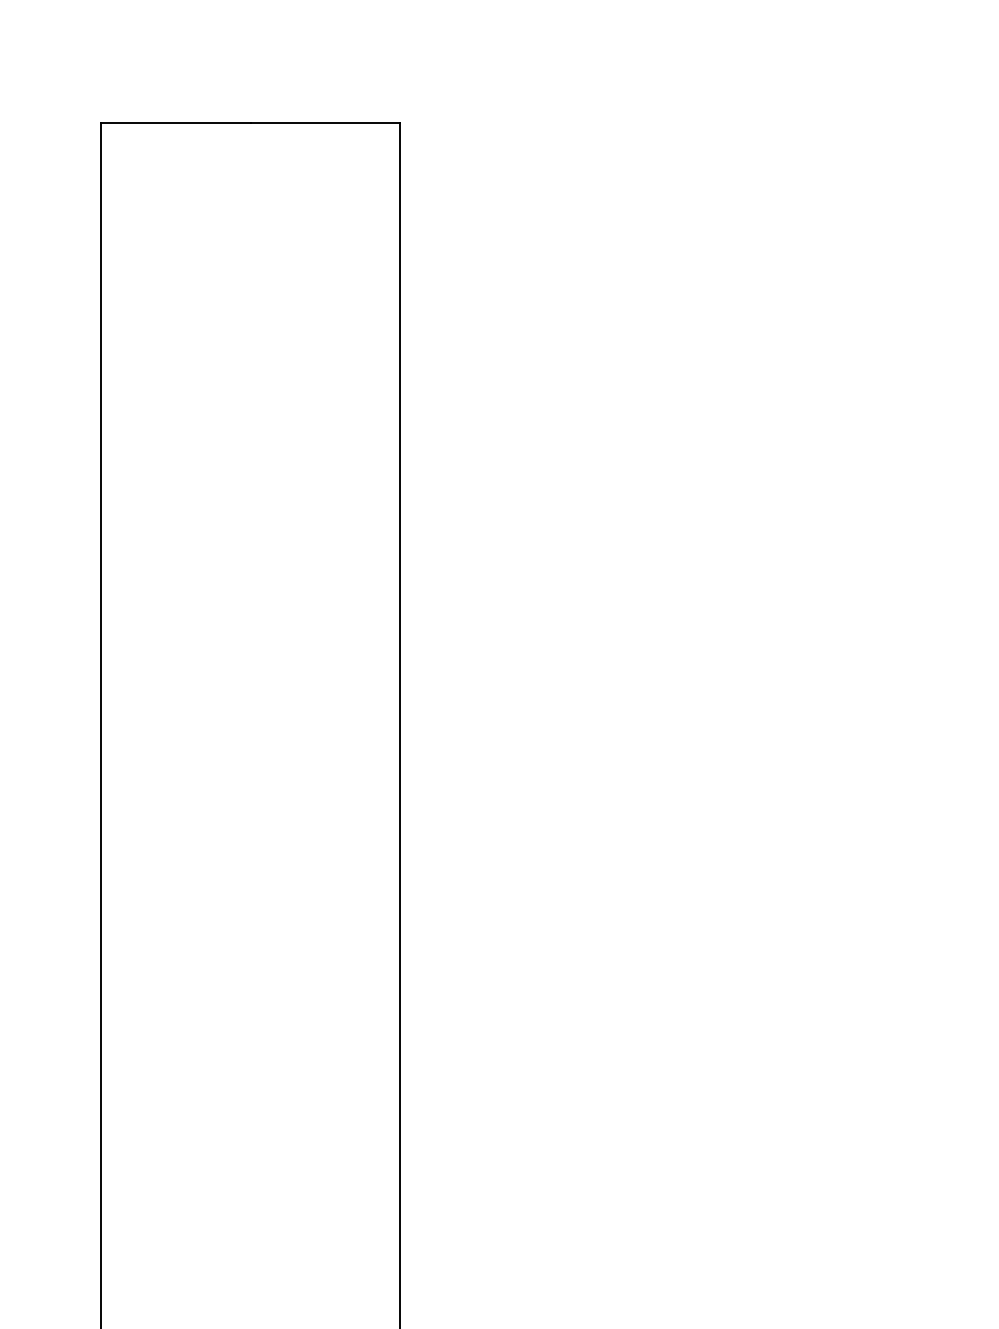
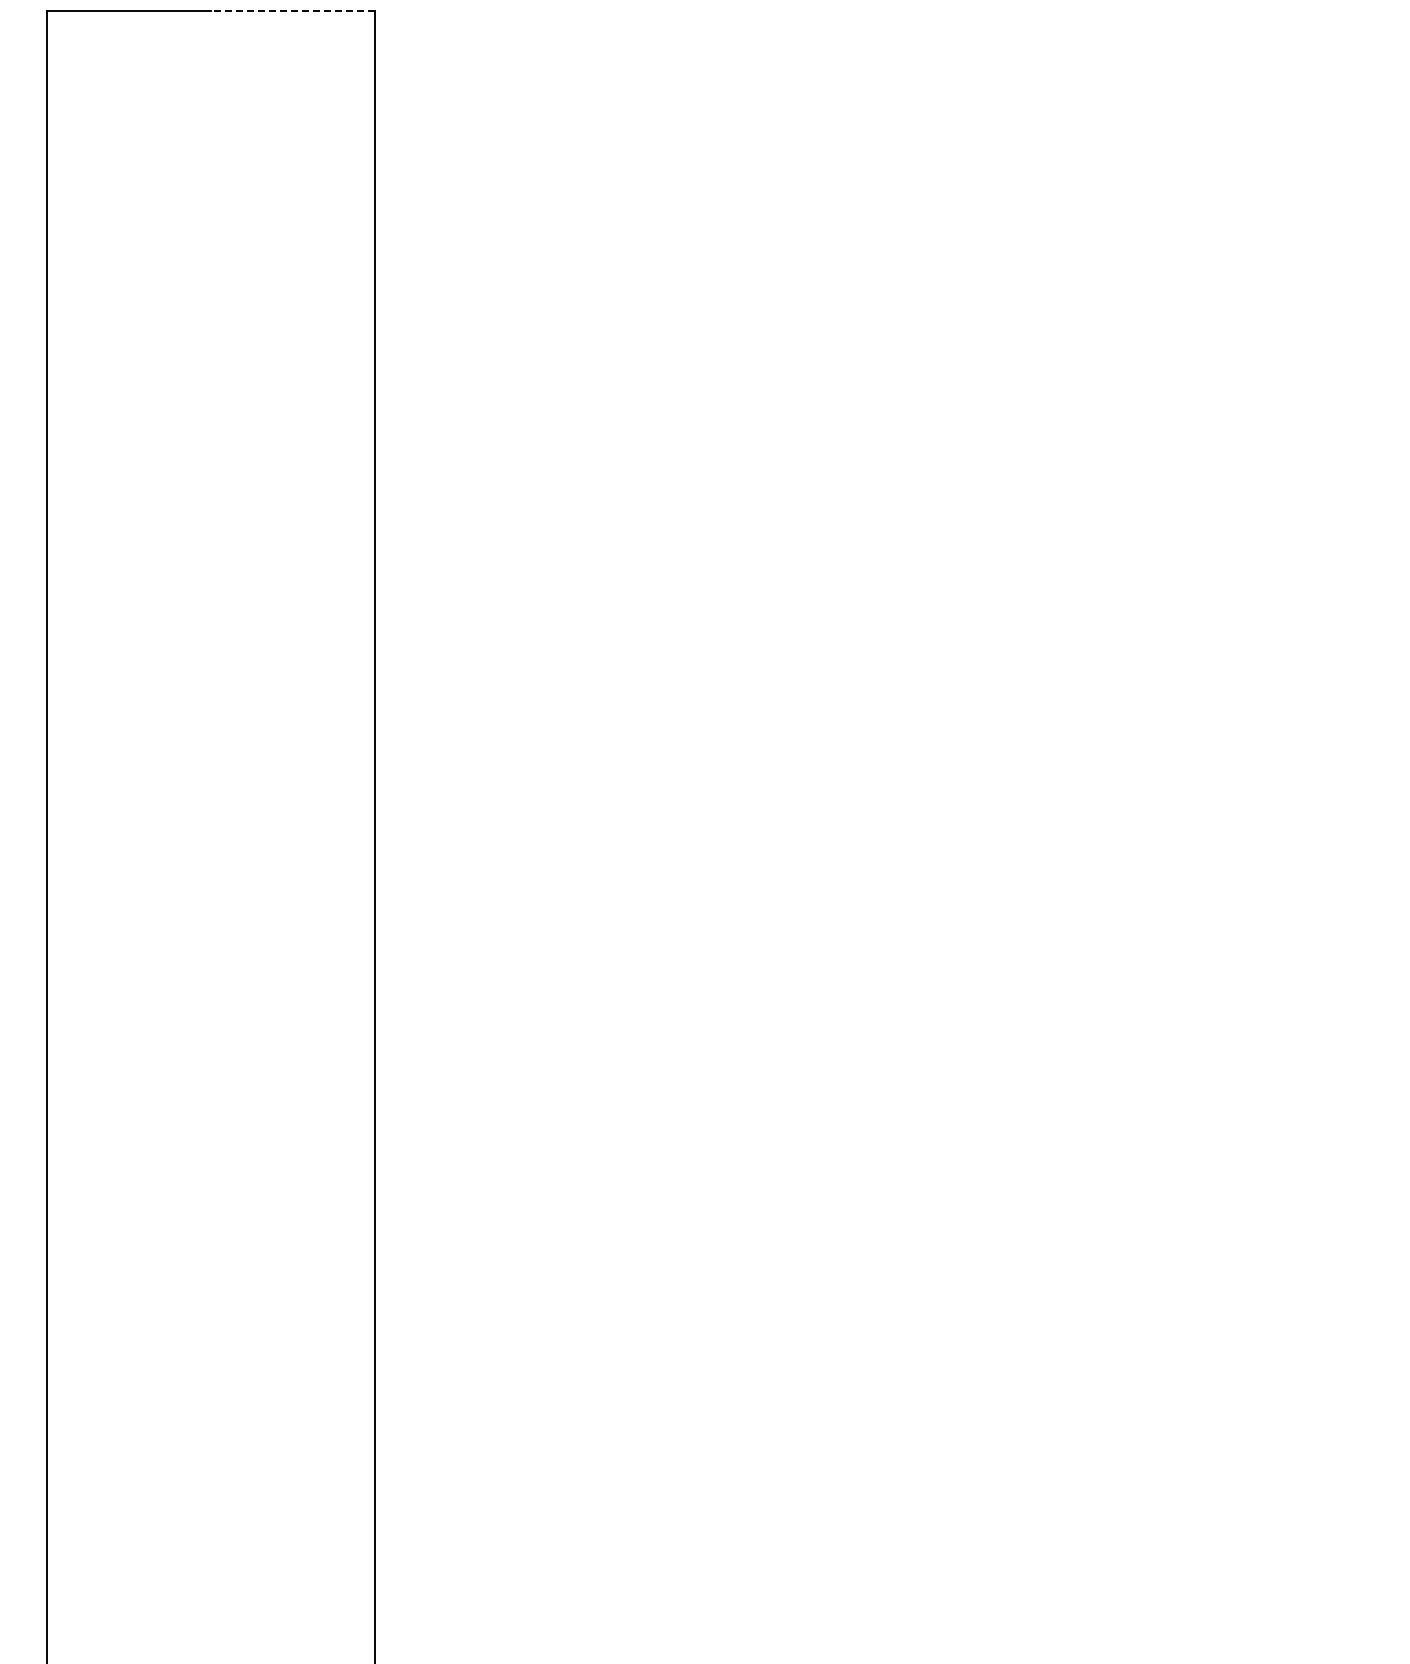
line: (324, 123) -> (292, 11), solid -> dashed

